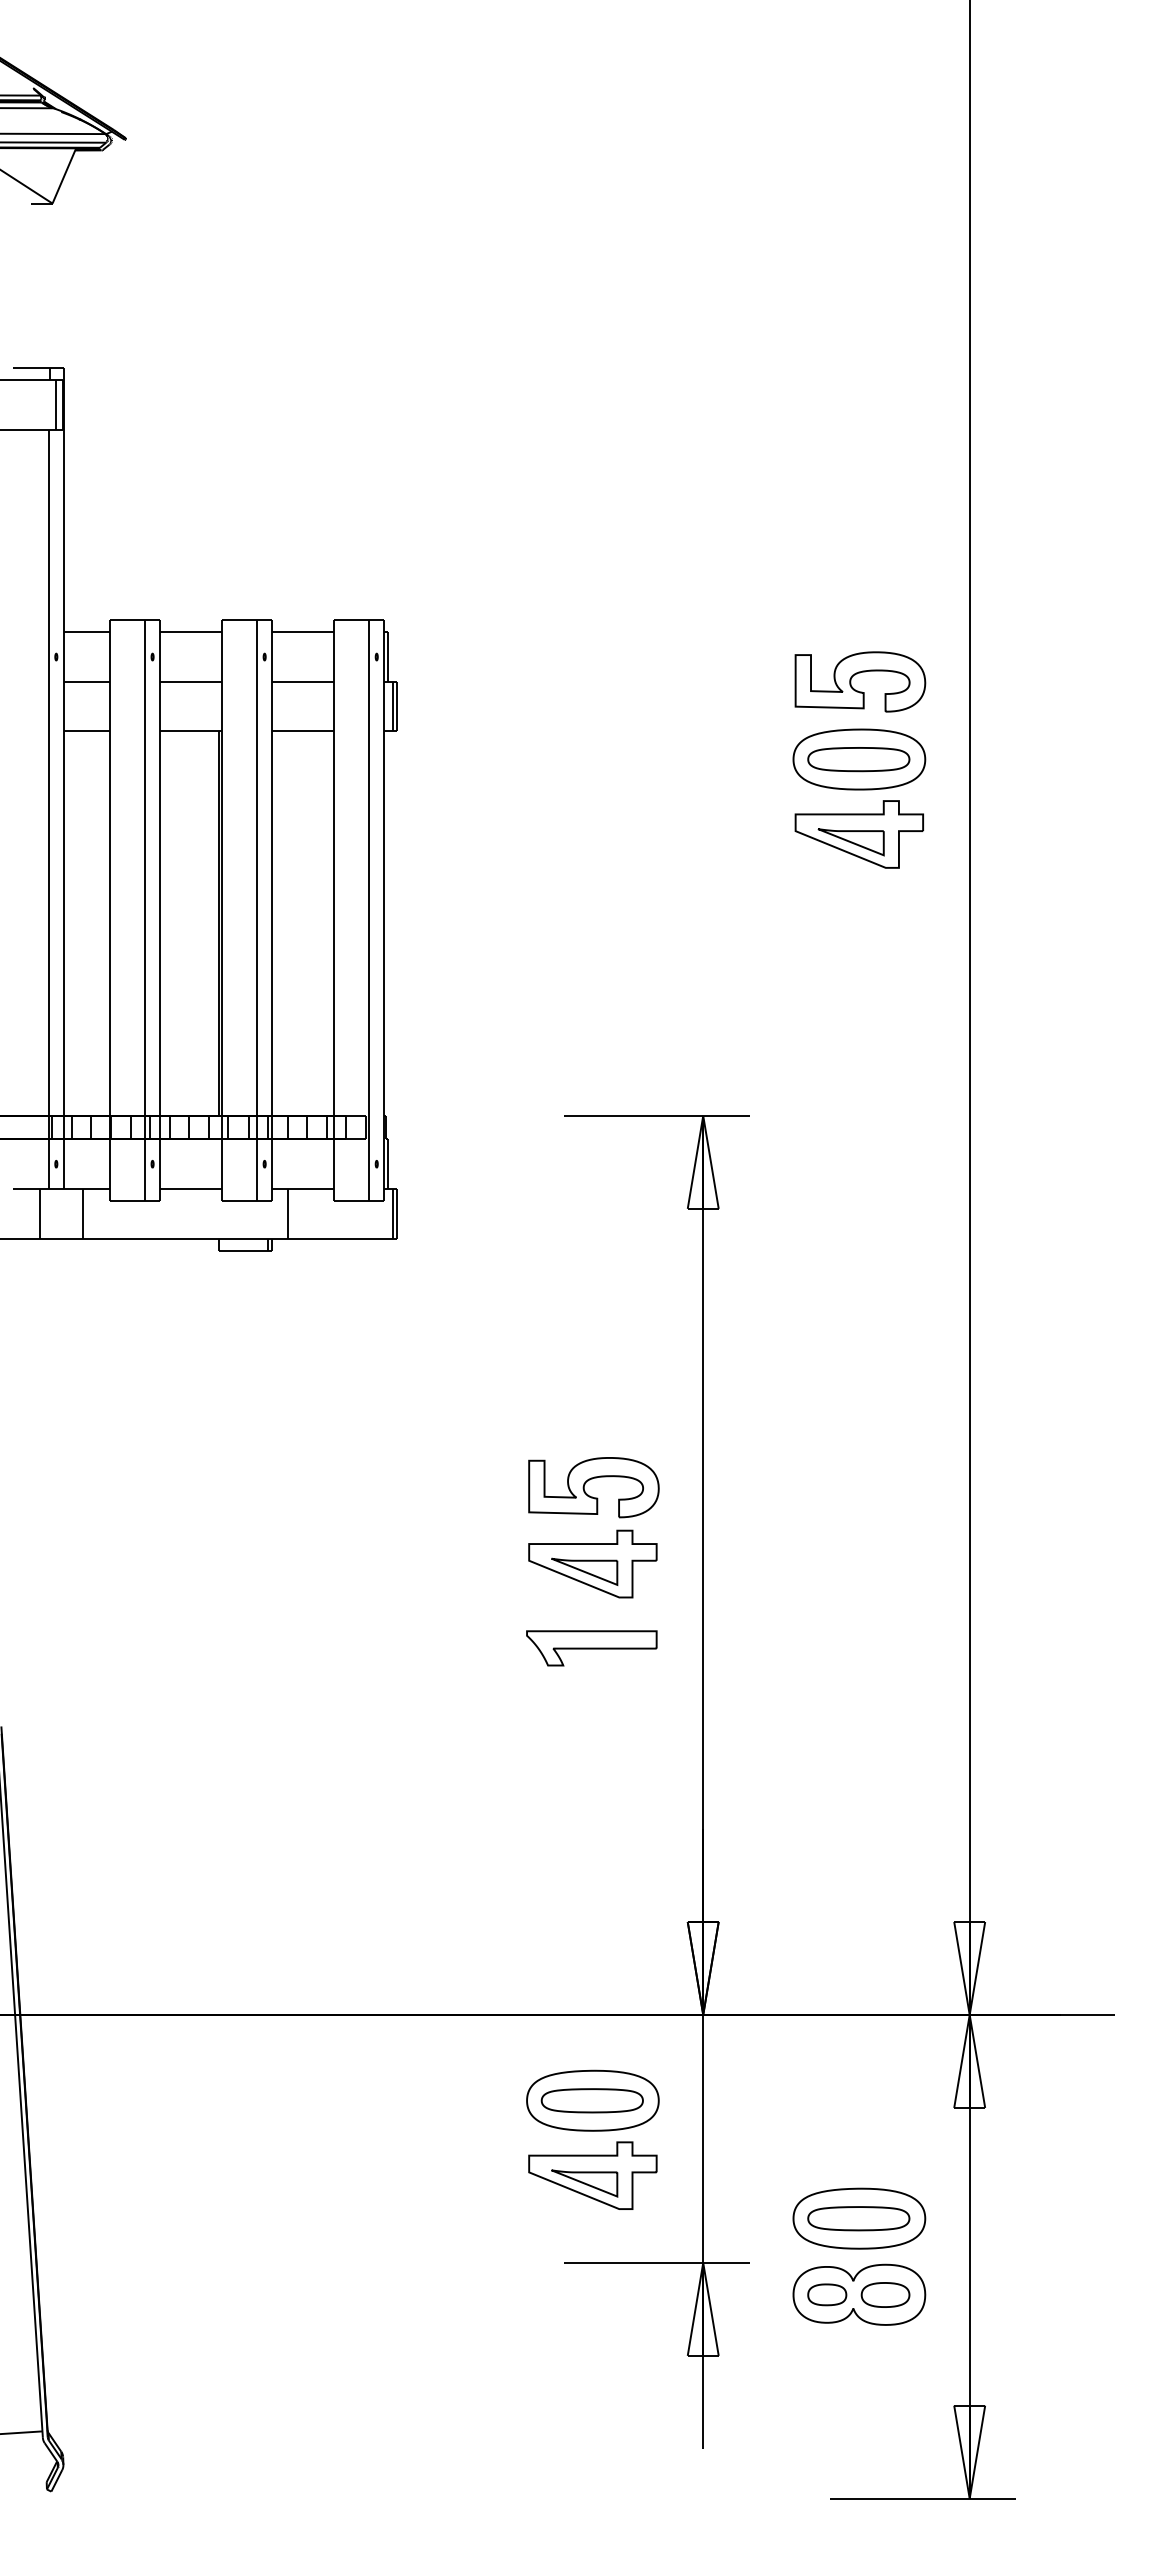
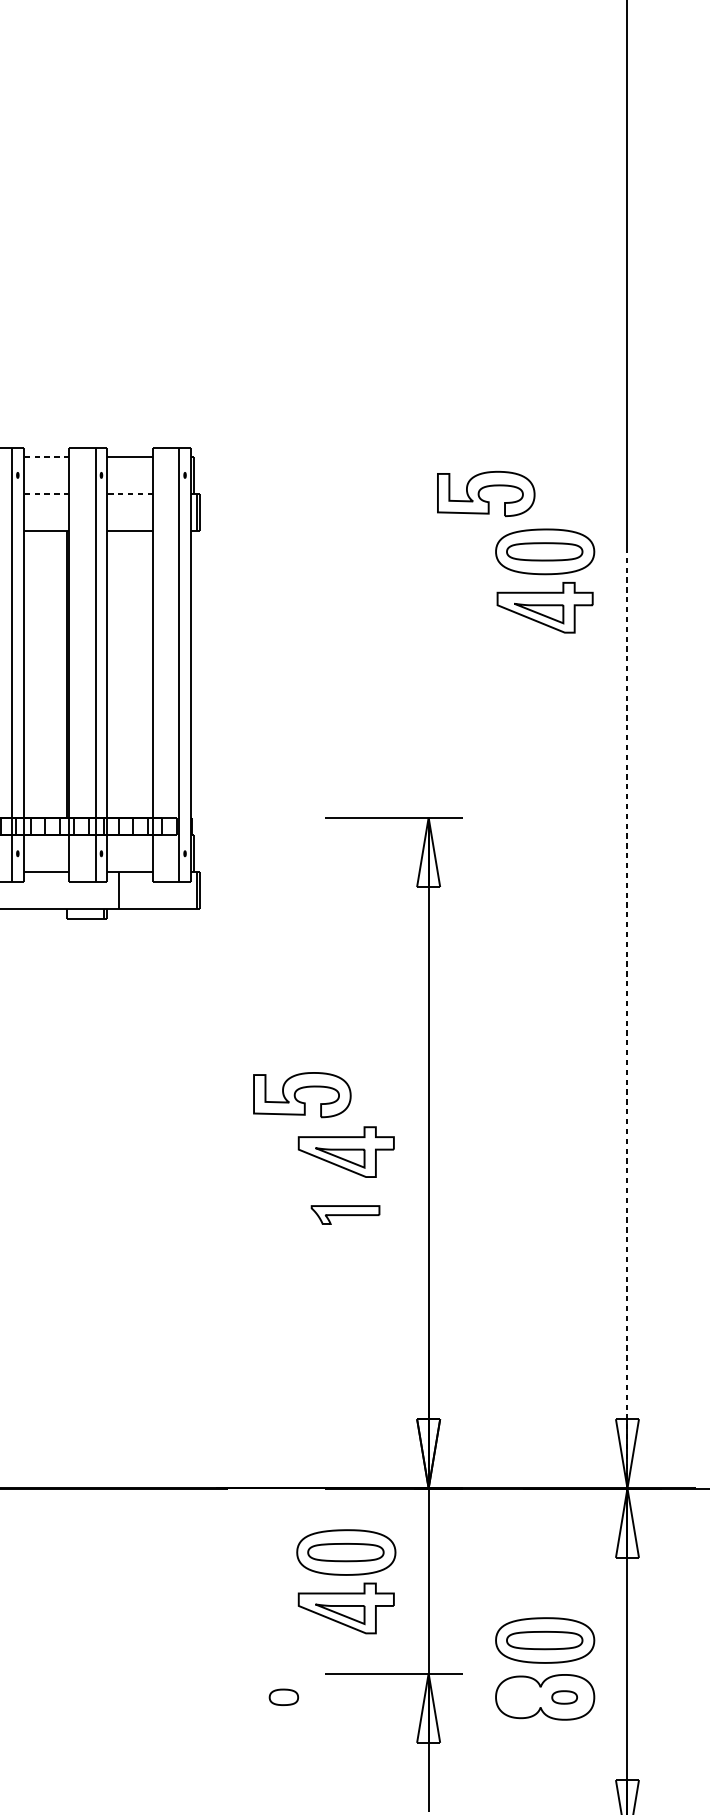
line: (190, 632) -> (46, 457), solid -> dashed
part: (857, 674) -> (484, 488), moved
line: (190, 681) -> (46, 493), solid -> dashed
line: (303, 681) -> (130, 493), solid -> dashed
line: (969, 1387) -> (627, 1020), solid -> dashed
part: (588, 1481) -> (298, 1090), moved
part: (591, 1648) -> (345, 1215), size x0.7
part: (827, 2294) -> (284, 1697), moved
part: (885, 2294) -> (564, 1697), size x0.7

